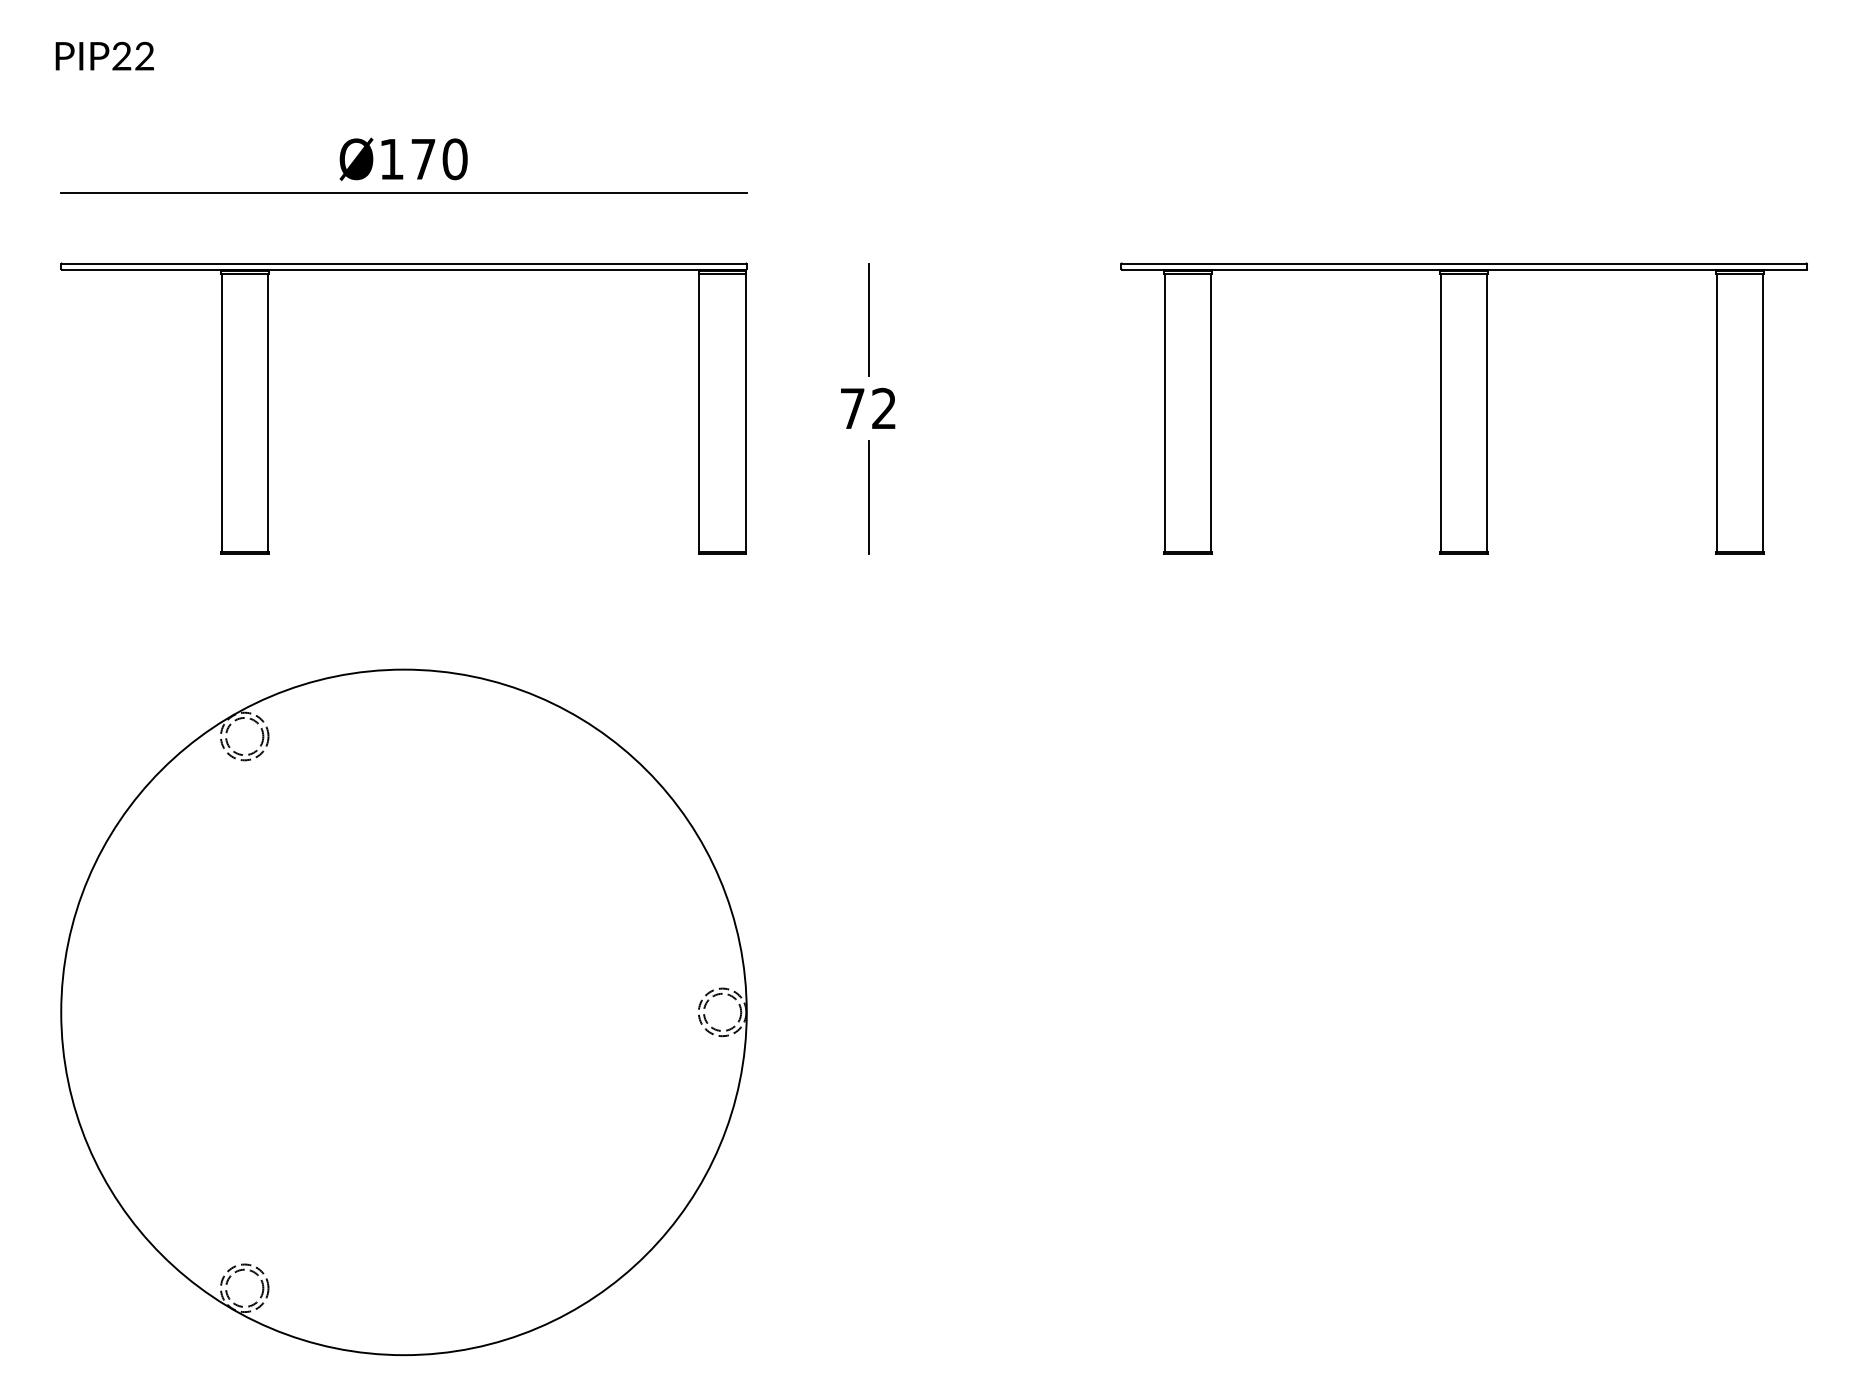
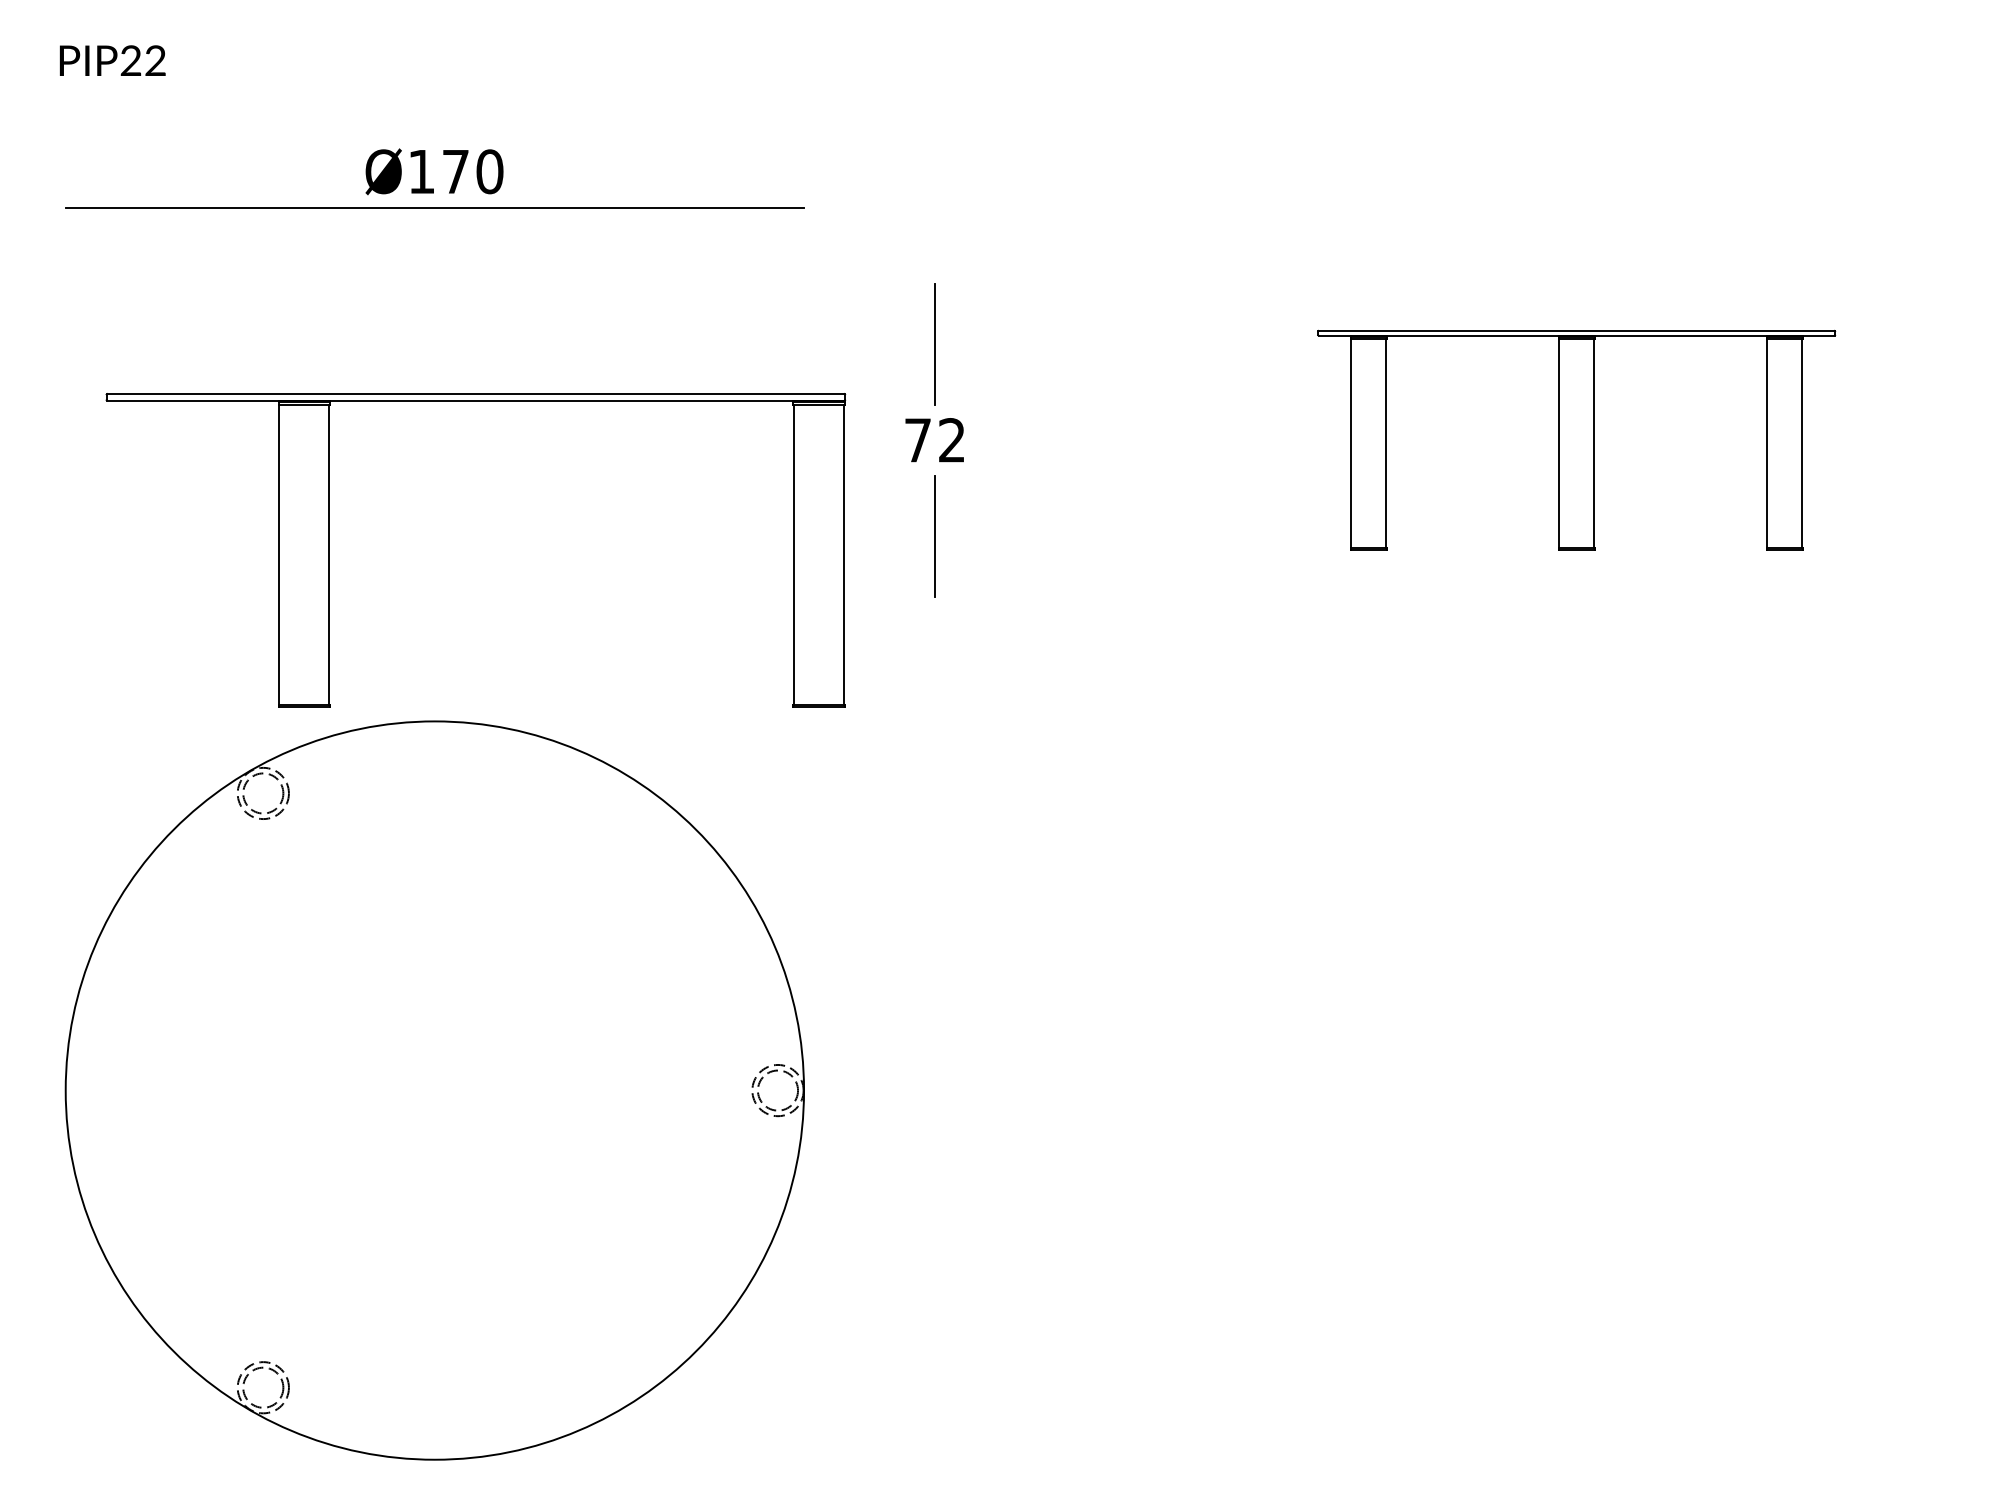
part: (268, 408) -> (329, 550), moved
part: (1463, 408) -> (1576, 440), size x0.7

